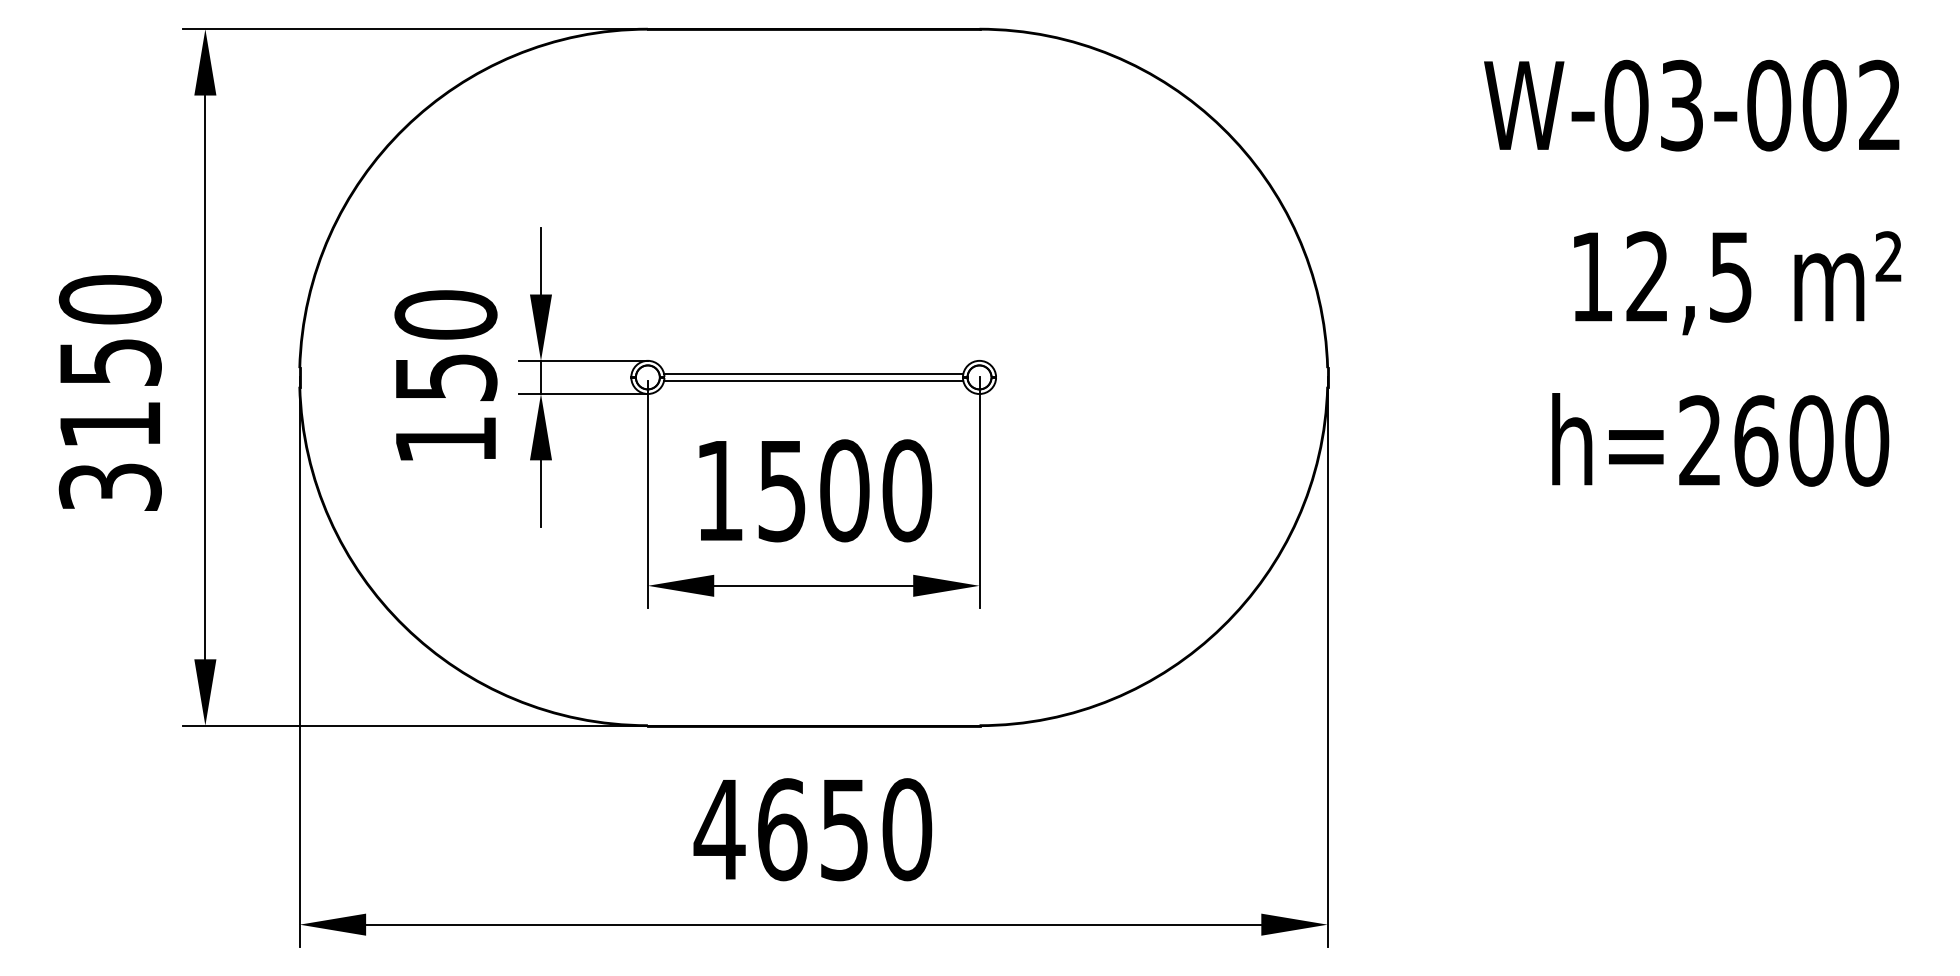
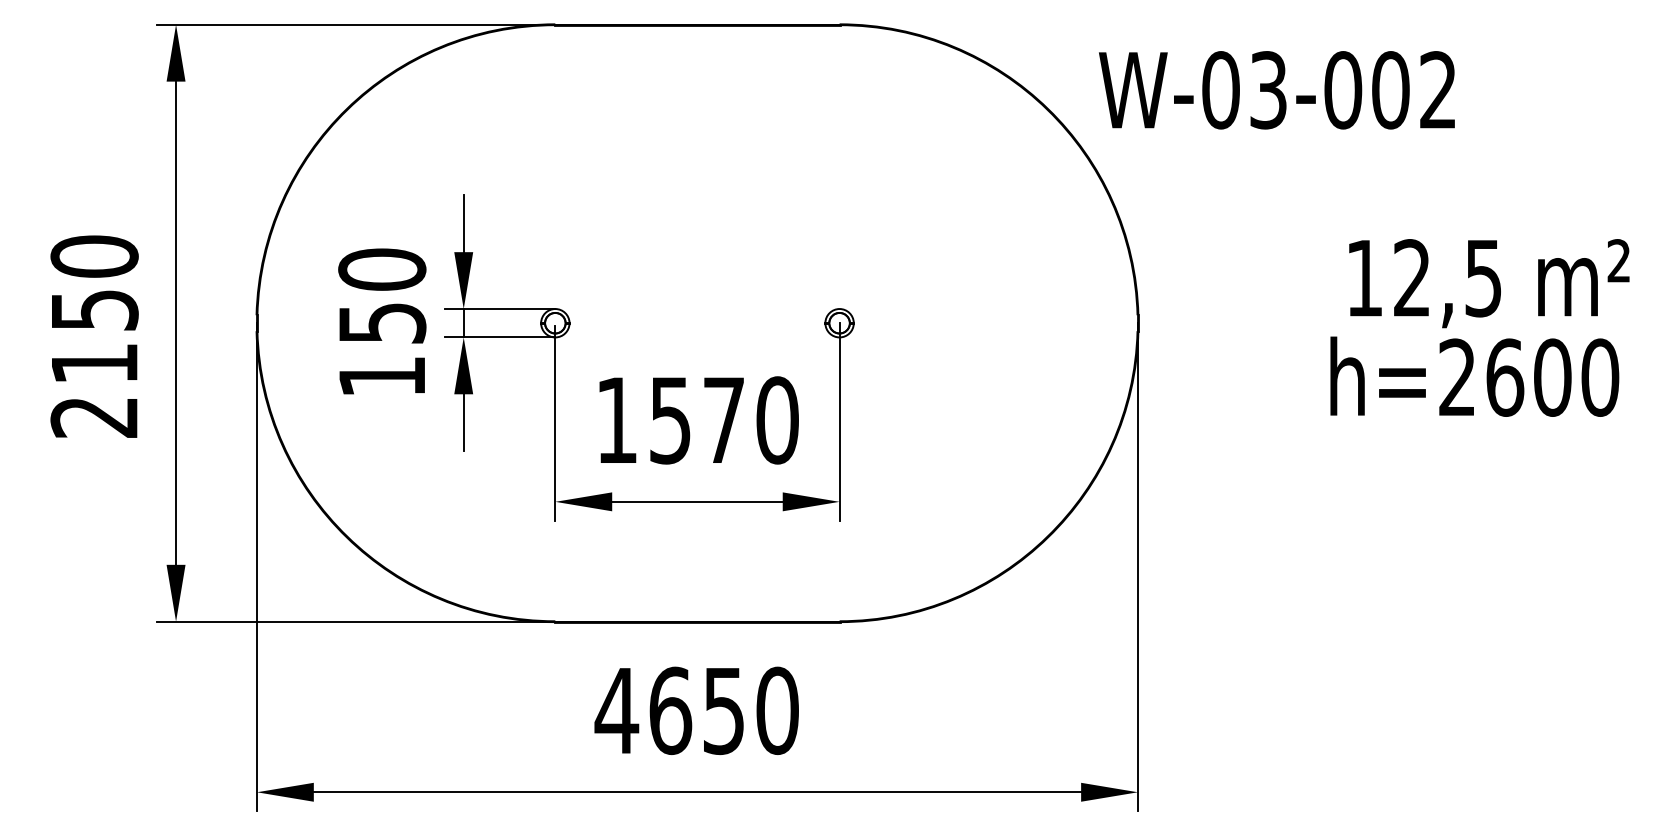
text: (1691, 105) -> (1276, 90), moved
text: (1737, 283) -> (1489, 283), moved
line: (813, 373) -> (697, 319), removed
line: (813, 380) -> (697, 325), removed
text: (110, 487) -> (94, 417), 3150 -> 2150
text: (844, 490) -> (723, 420), 1500 -> 1570

